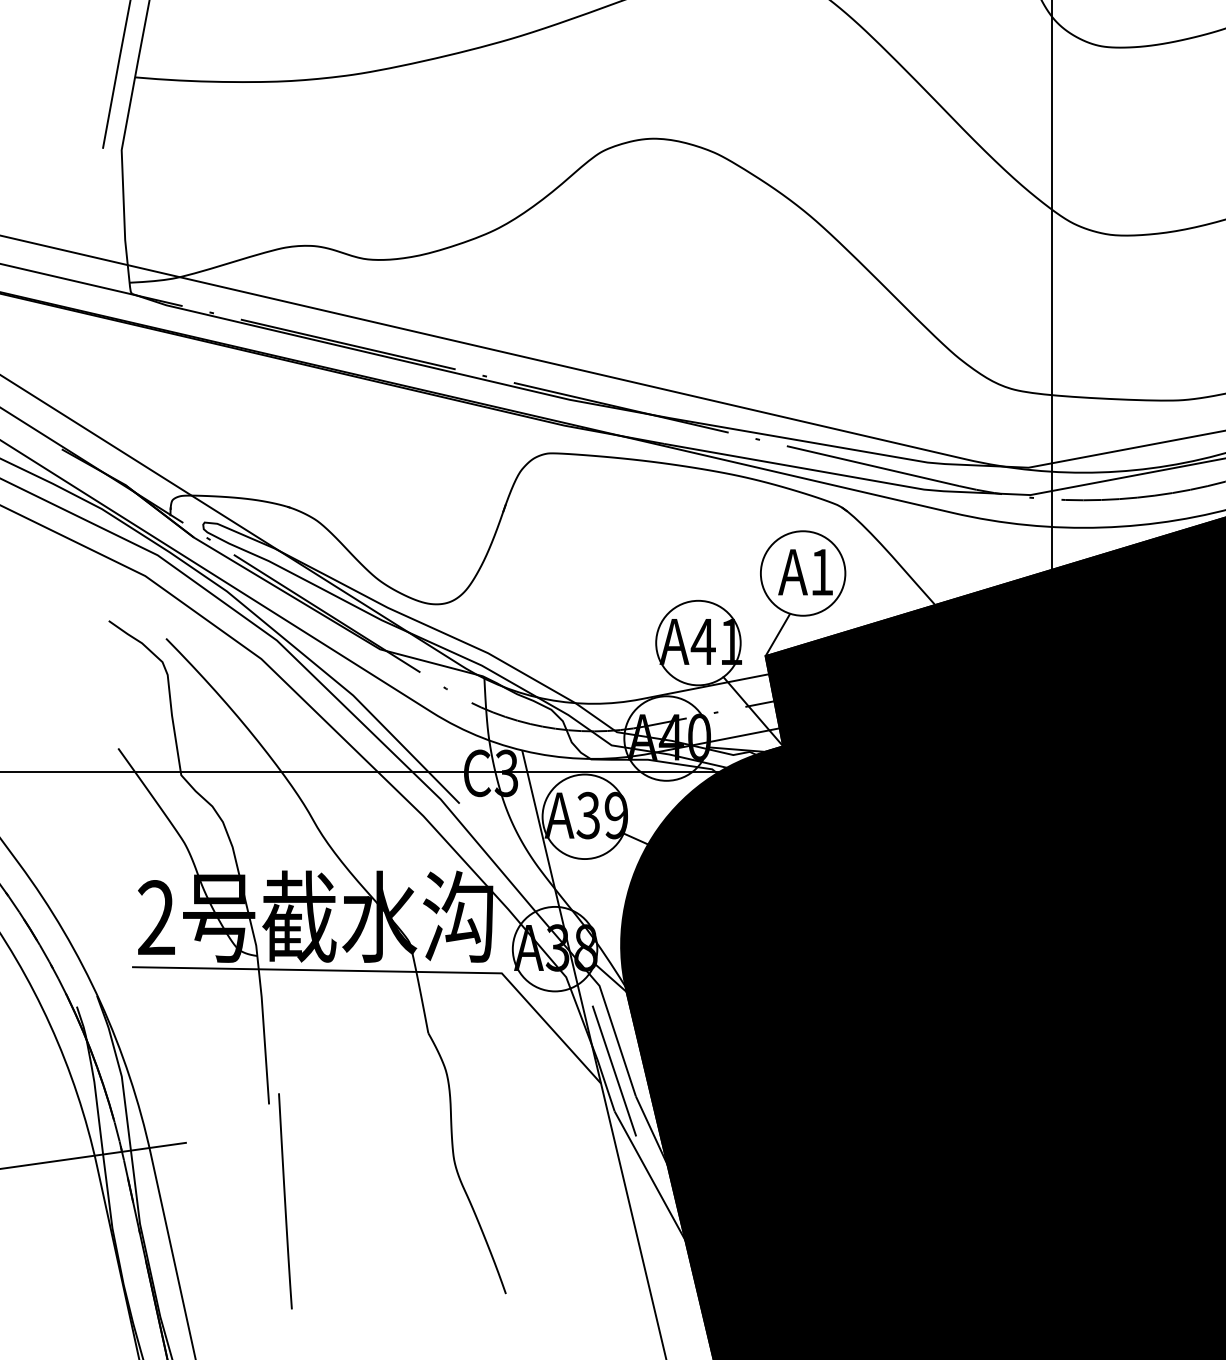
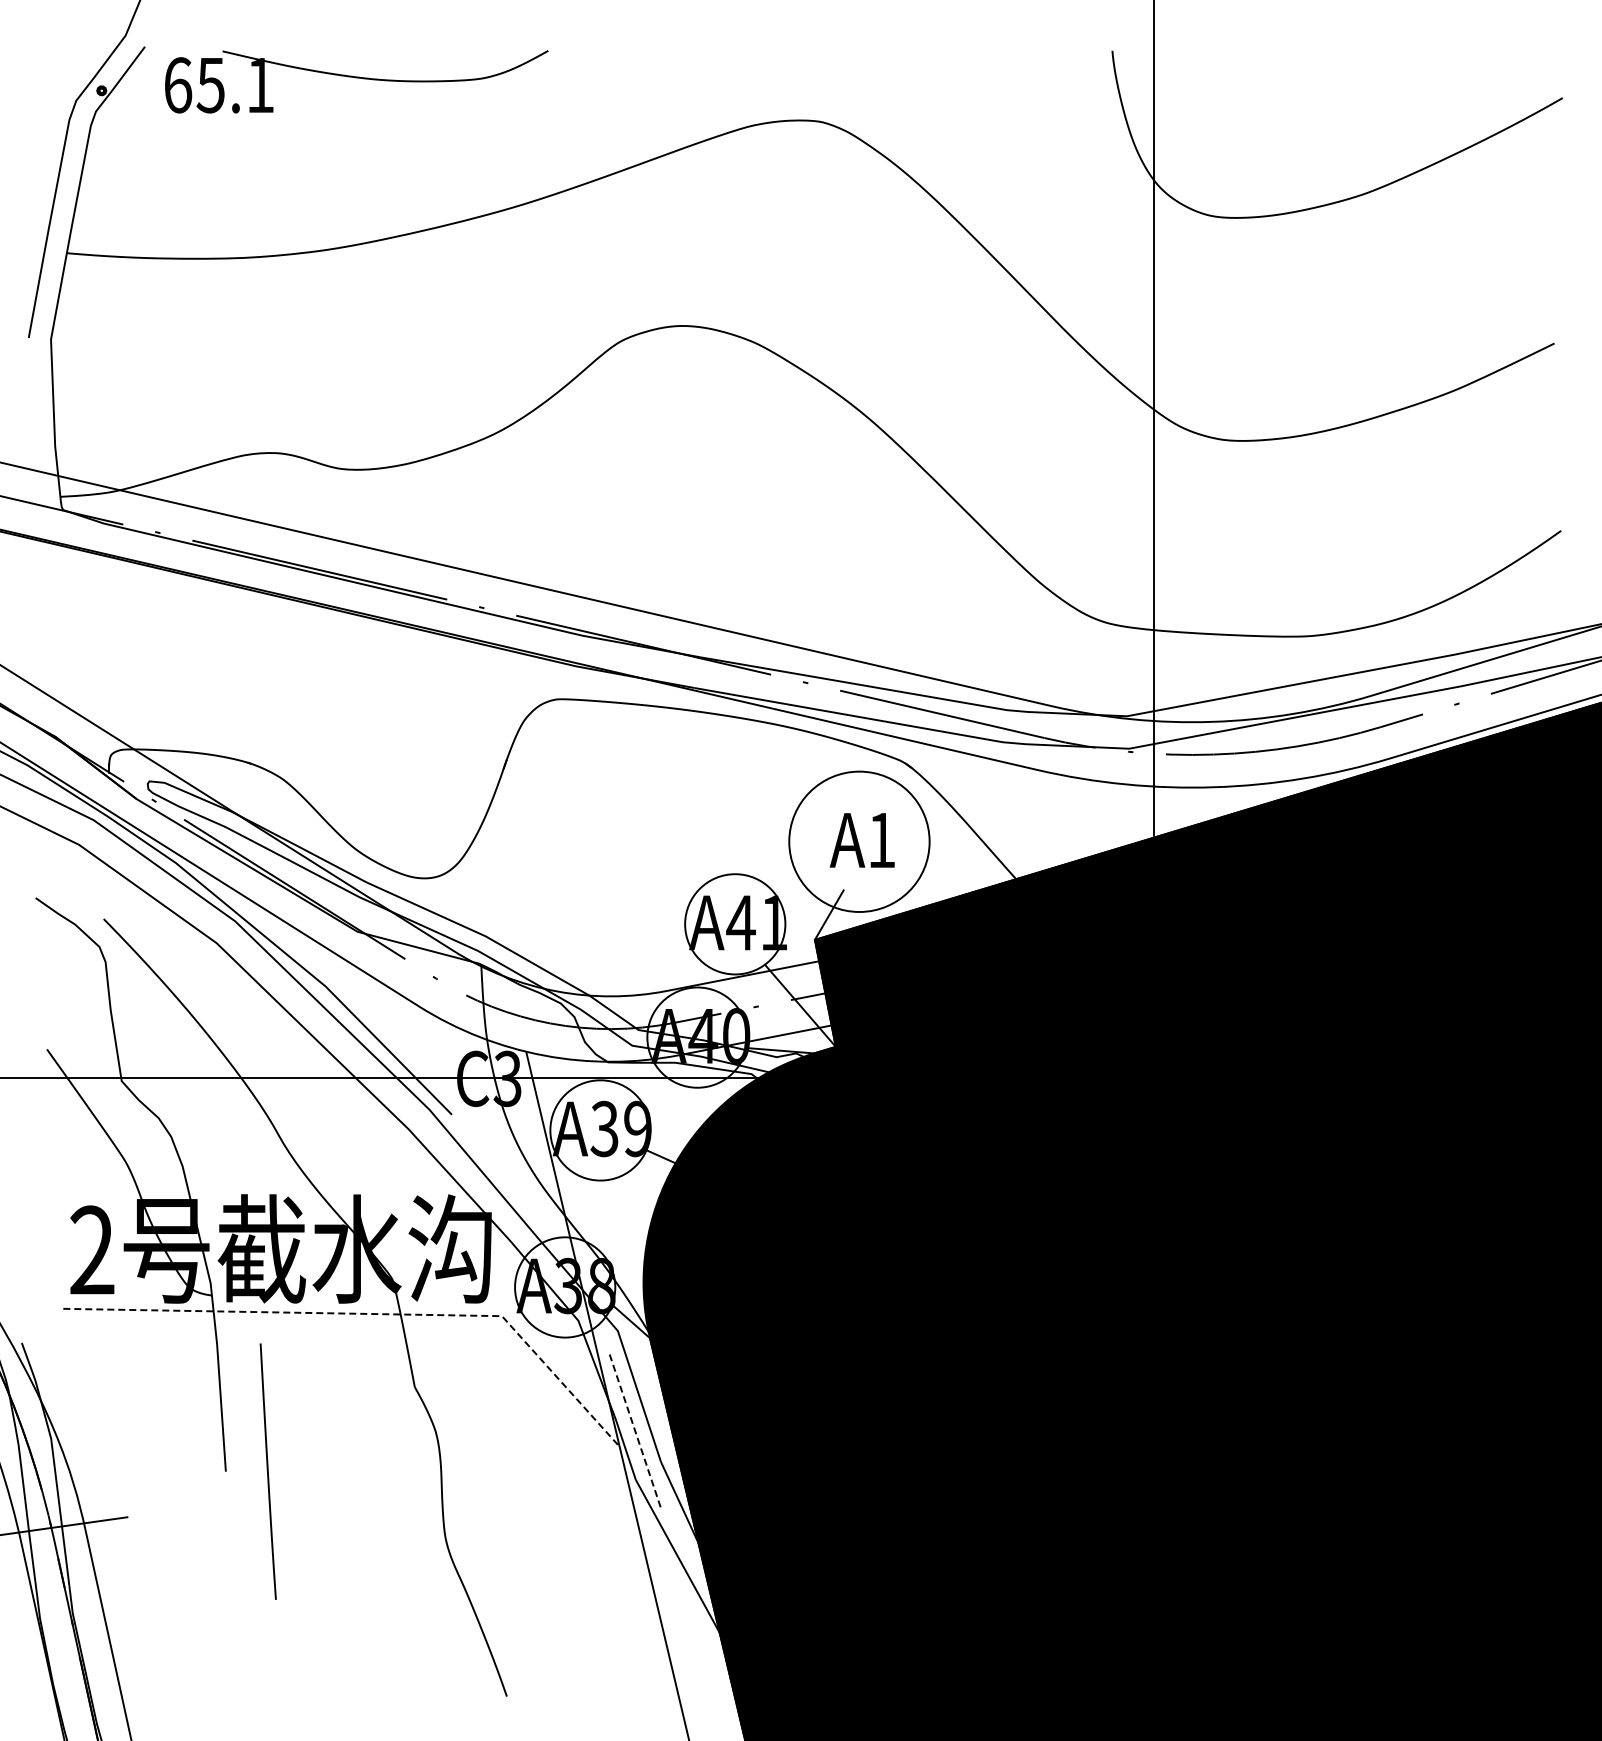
circle: (803, 573) -> (859, 841), size x1.4
line: (391, 971) -> (371, 1313), solid -> dashed
line: (614, 1071) -> (635, 1432), solid -> dashed
line: (284, 1201) -> (267, 1471), moved

